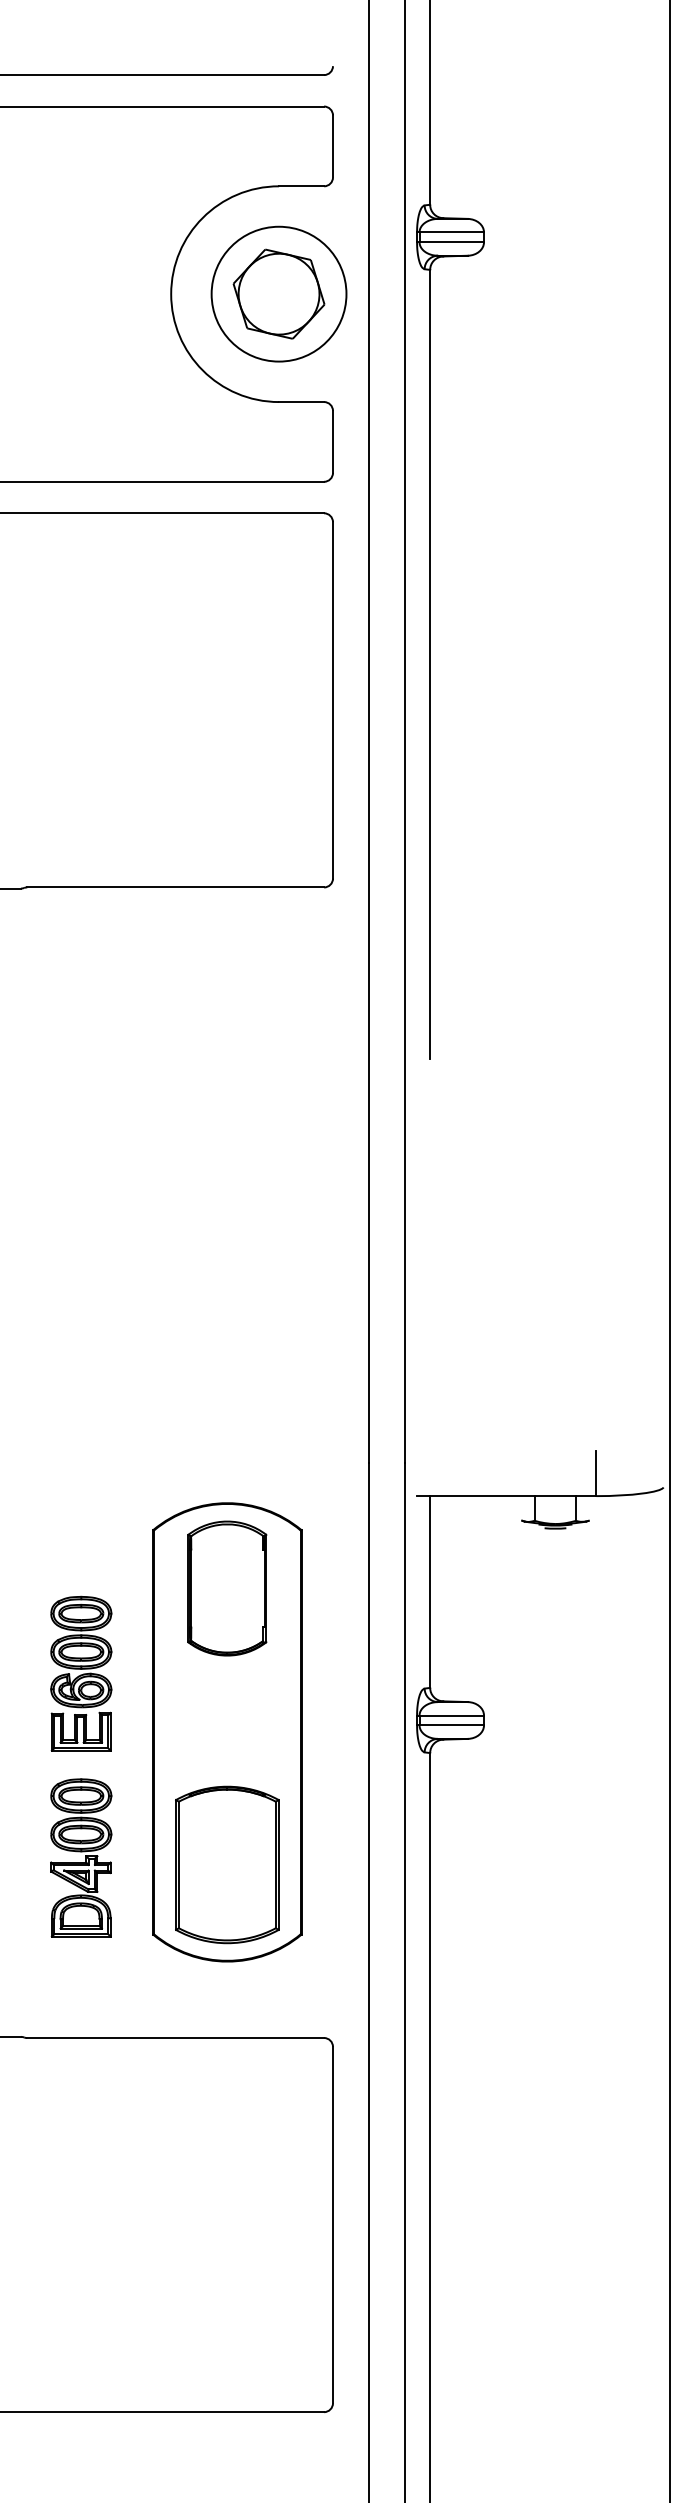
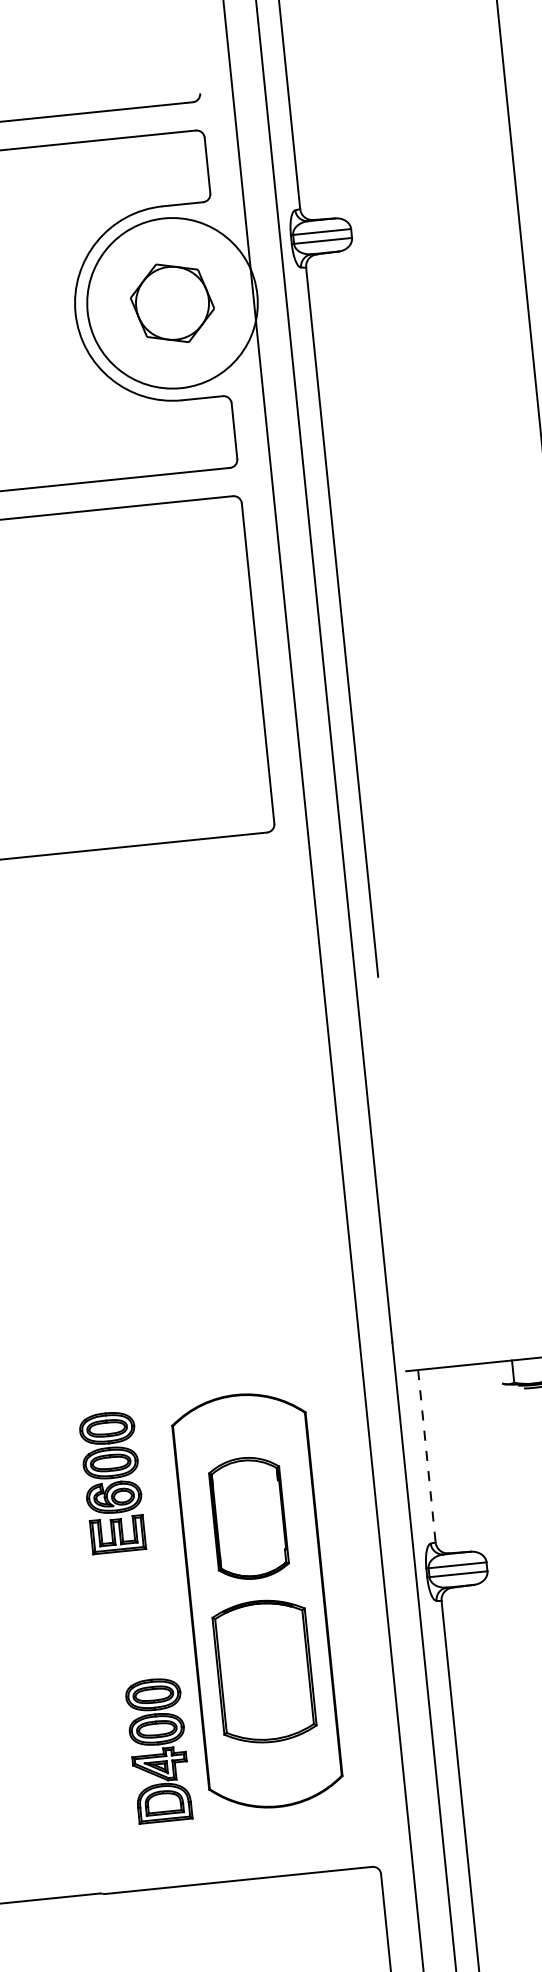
circle: (278, 293) -> (171, 302), size x1.4
part: (227, 1588) -> (249, 1518), moved
line: (430, 1592) -> (427, 1456), solid -> dashed
part: (81, 1673) -> (112, 1482), moved
part: (81, 1857) -> (159, 1750), moved
part: (227, 1864) -> (264, 1671), moved

